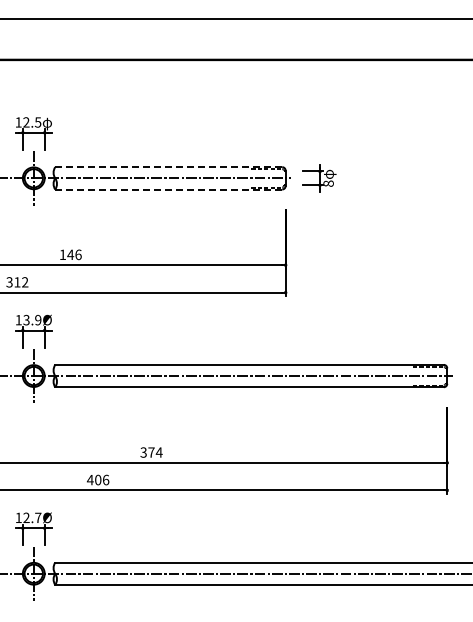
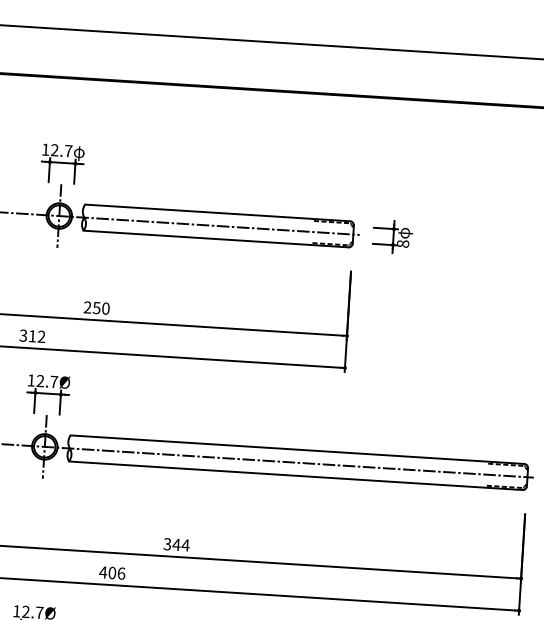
text: (37, 122) -> (67, 151), 12.5 -> 12.7
line: (169, 167) -> (218, 213), dashed -> solid
line: (169, 189) -> (216, 239), dashed -> solid
text: (70, 254) -> (96, 307), 146 -> 250
text: (32, 319) -> (47, 380), 13.9Ø -> 12.7Ø
text: (151, 452) -> (176, 544), 374 -> 344

